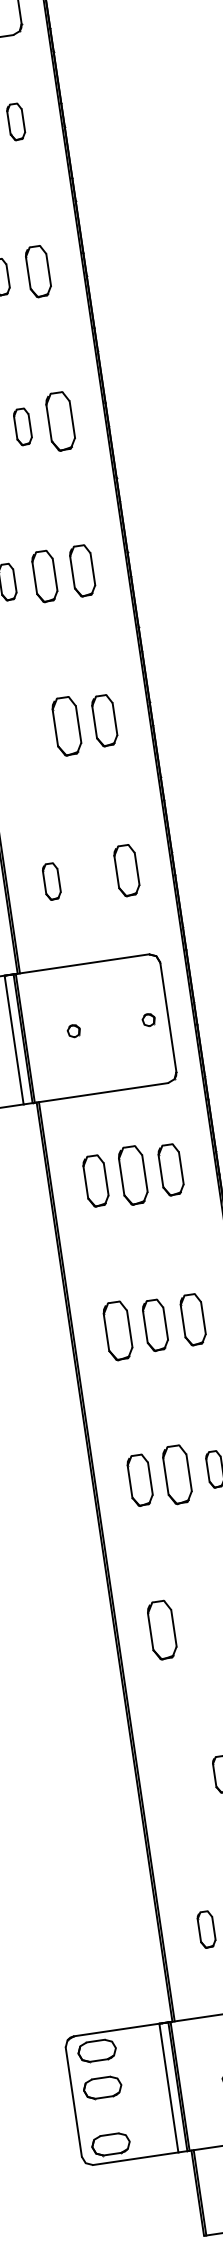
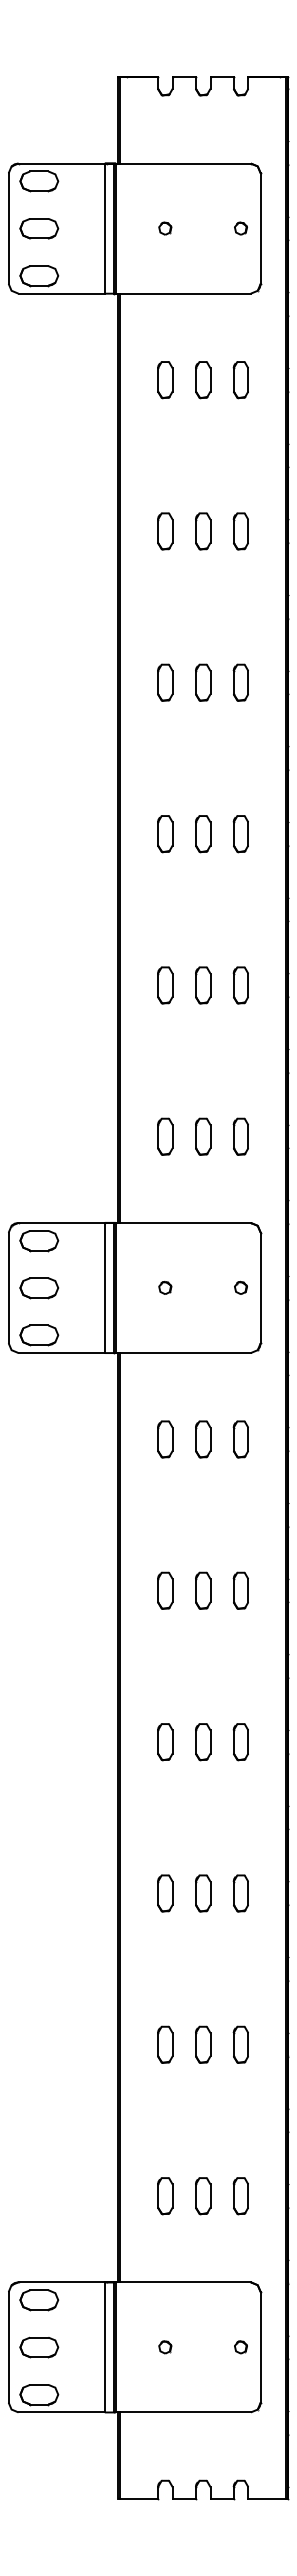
part: (37, 271) -> (240, 531), size x0.71
part: (59, 421) -> (240, 682), size x0.62
part: (82, 571) -> (240, 834), size x0.71
part: (45, 577) -> (203, 834), size x0.71
part: (104, 720) -> (240, 985), size x0.71
part: (67, 726) -> (203, 985), size x0.62
part: (29, 731) -> (165, 985), added
part: (126, 870) -> (240, 1136), size x0.71
part: (89, 875) -> (203, 1136), added
part: (170, 1170) -> (240, 1439), size x0.71
part: (133, 1175) -> (203, 1439), size x0.62
part: (96, 1181) -> (165, 1439), size x0.71
part: (192, 1319) -> (240, 1590), size x0.71
part: (155, 1324) -> (203, 1590), size x0.71
part: (118, 1330) -> (165, 1590), size x0.62
part: (178, 1475) -> (203, 1742), size x0.62
part: (140, 1480) -> (165, 1742), size x0.71
part: (200, 1624) -> (203, 1893), added
part: (162, 1630) -> (165, 1893), size x0.62
part: (184, 1779) -> (165, 2044), added
part: (102, 2087) -> (39, 2347), moved

